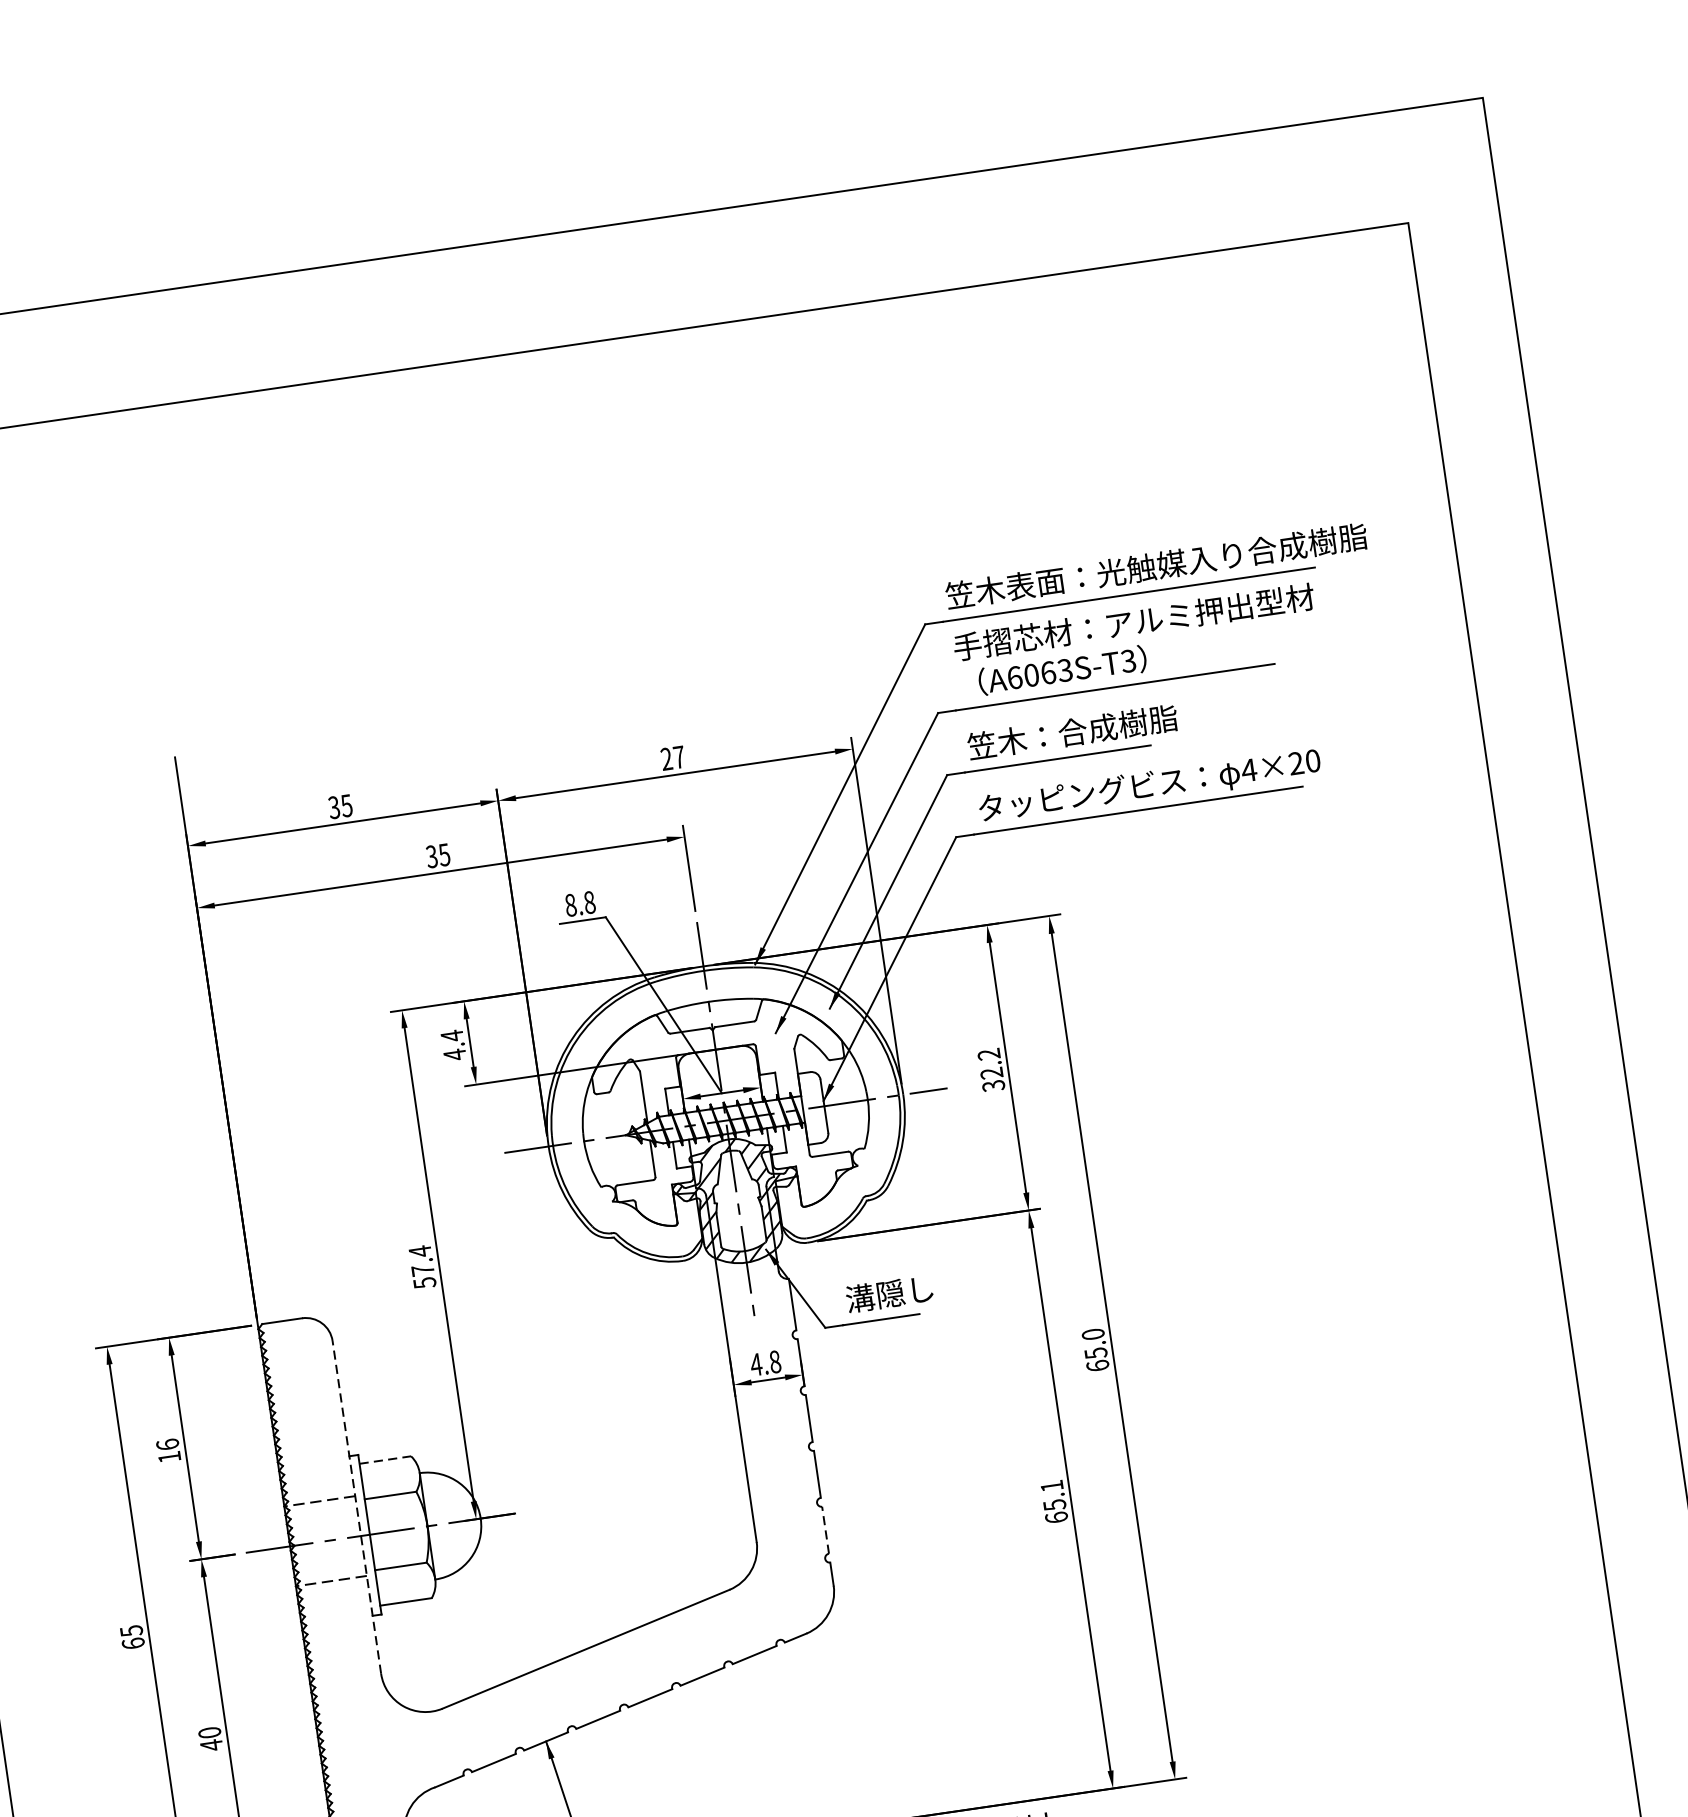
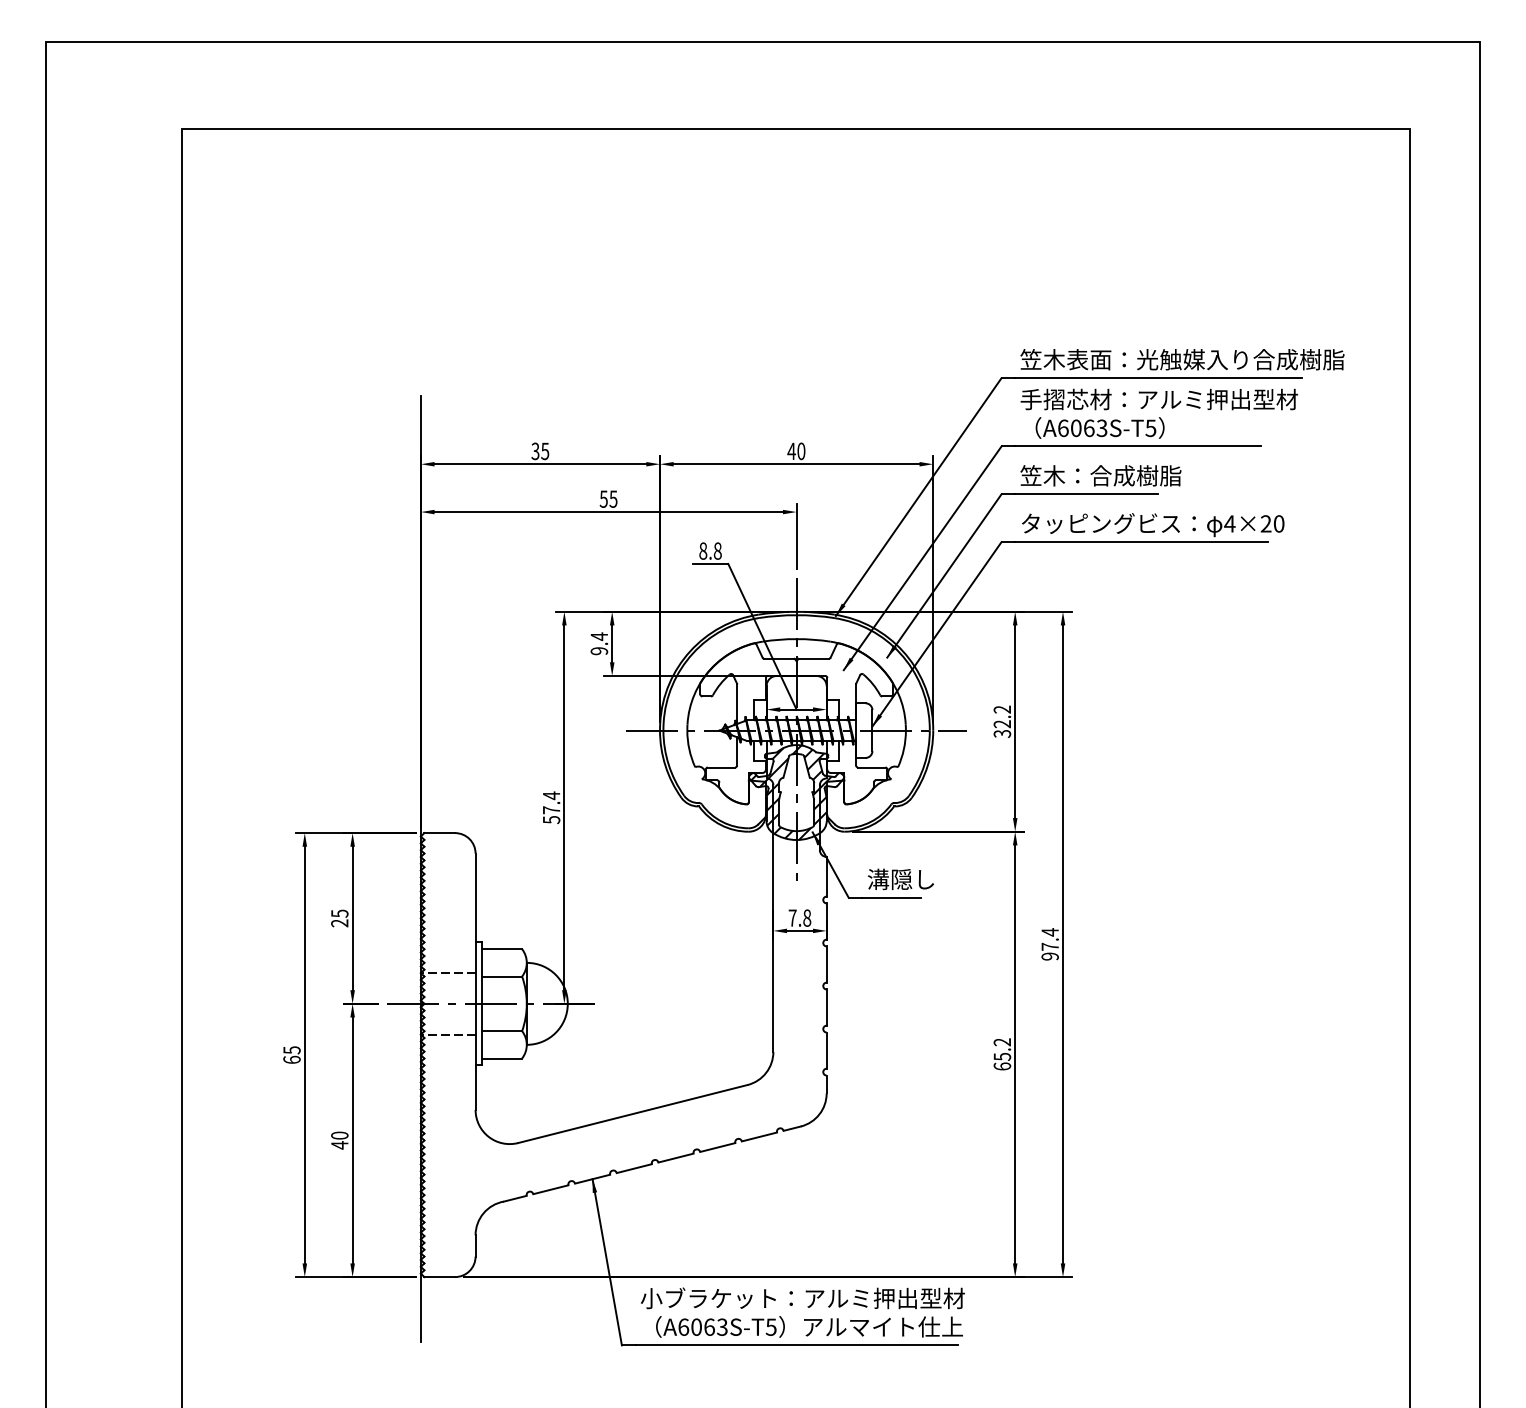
text: (1129, 660) -> (1151, 427), A6063S-T3 -> A6063S-T5
text: (672, 758) -> (796, 451), 27 -> 40
text: (431, 855) -> (603, 498), 35 -> 55
text: (454, 1053) -> (599, 650), 4.4 -> 9.4
text: (1094, 1350) -> (1049, 944), 65.0 -> 97.4
text: (756, 1363) -> (792, 917), 4.8 -> 7.8
text: (168, 1451) -> (339, 918), 16 -> 25
line: (385, 1460) -> (502, 949), dashed -> solid
text: (1050, 1486) -> (1001, 1042), 65.1 -> 65.2
line: (356, 1507) -> (475, 981), dashed -> solid
line: (825, 1530) -> (826, 1050), dashed -> solid

